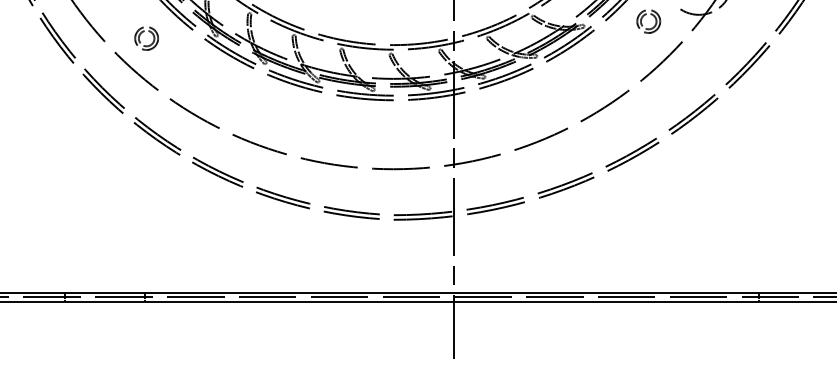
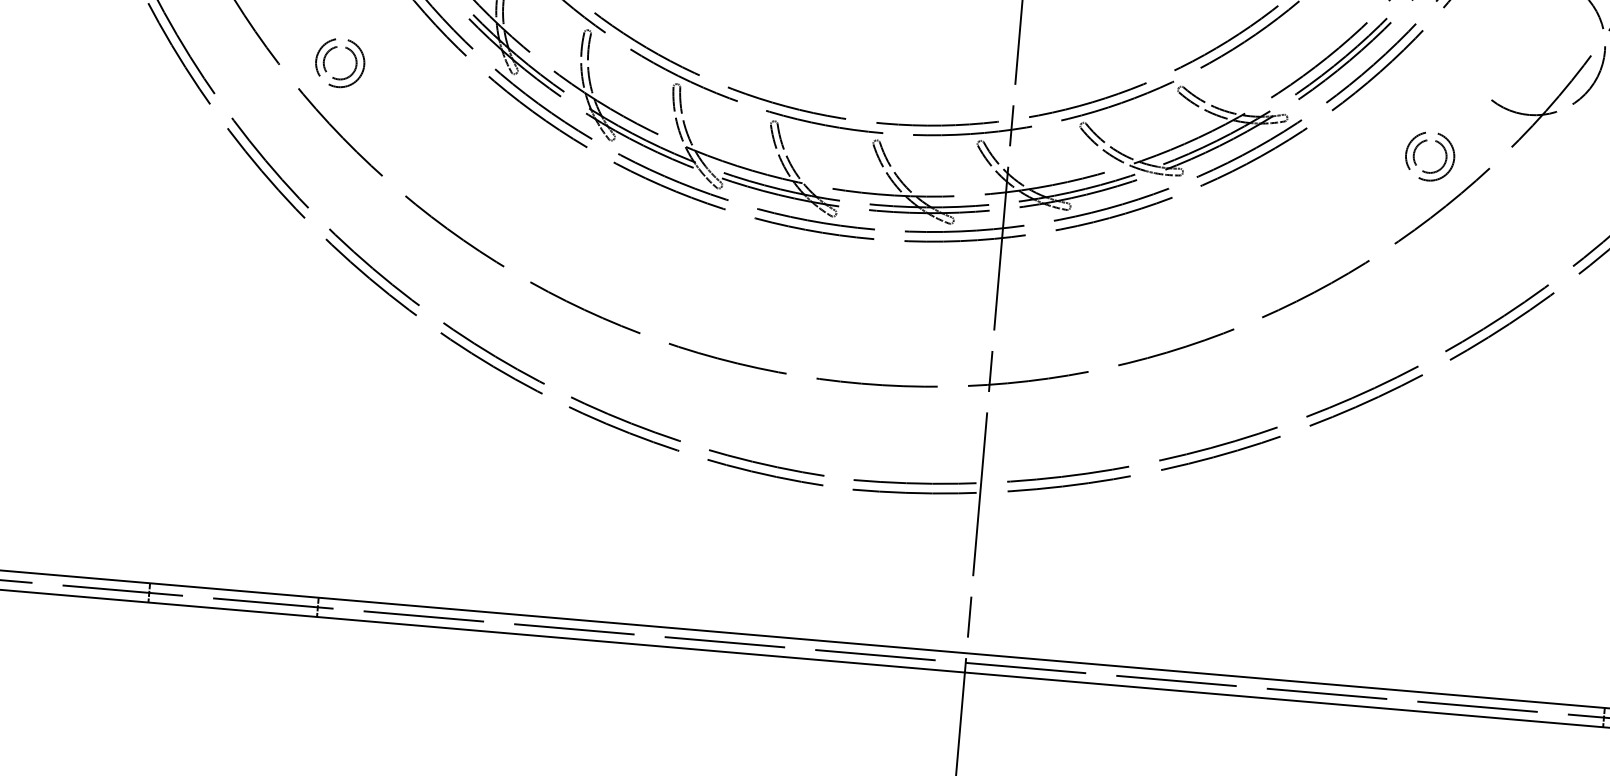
part: (642, 19) -> (1417, 151), moved
part: (140, 36) -> (327, 57), moved

